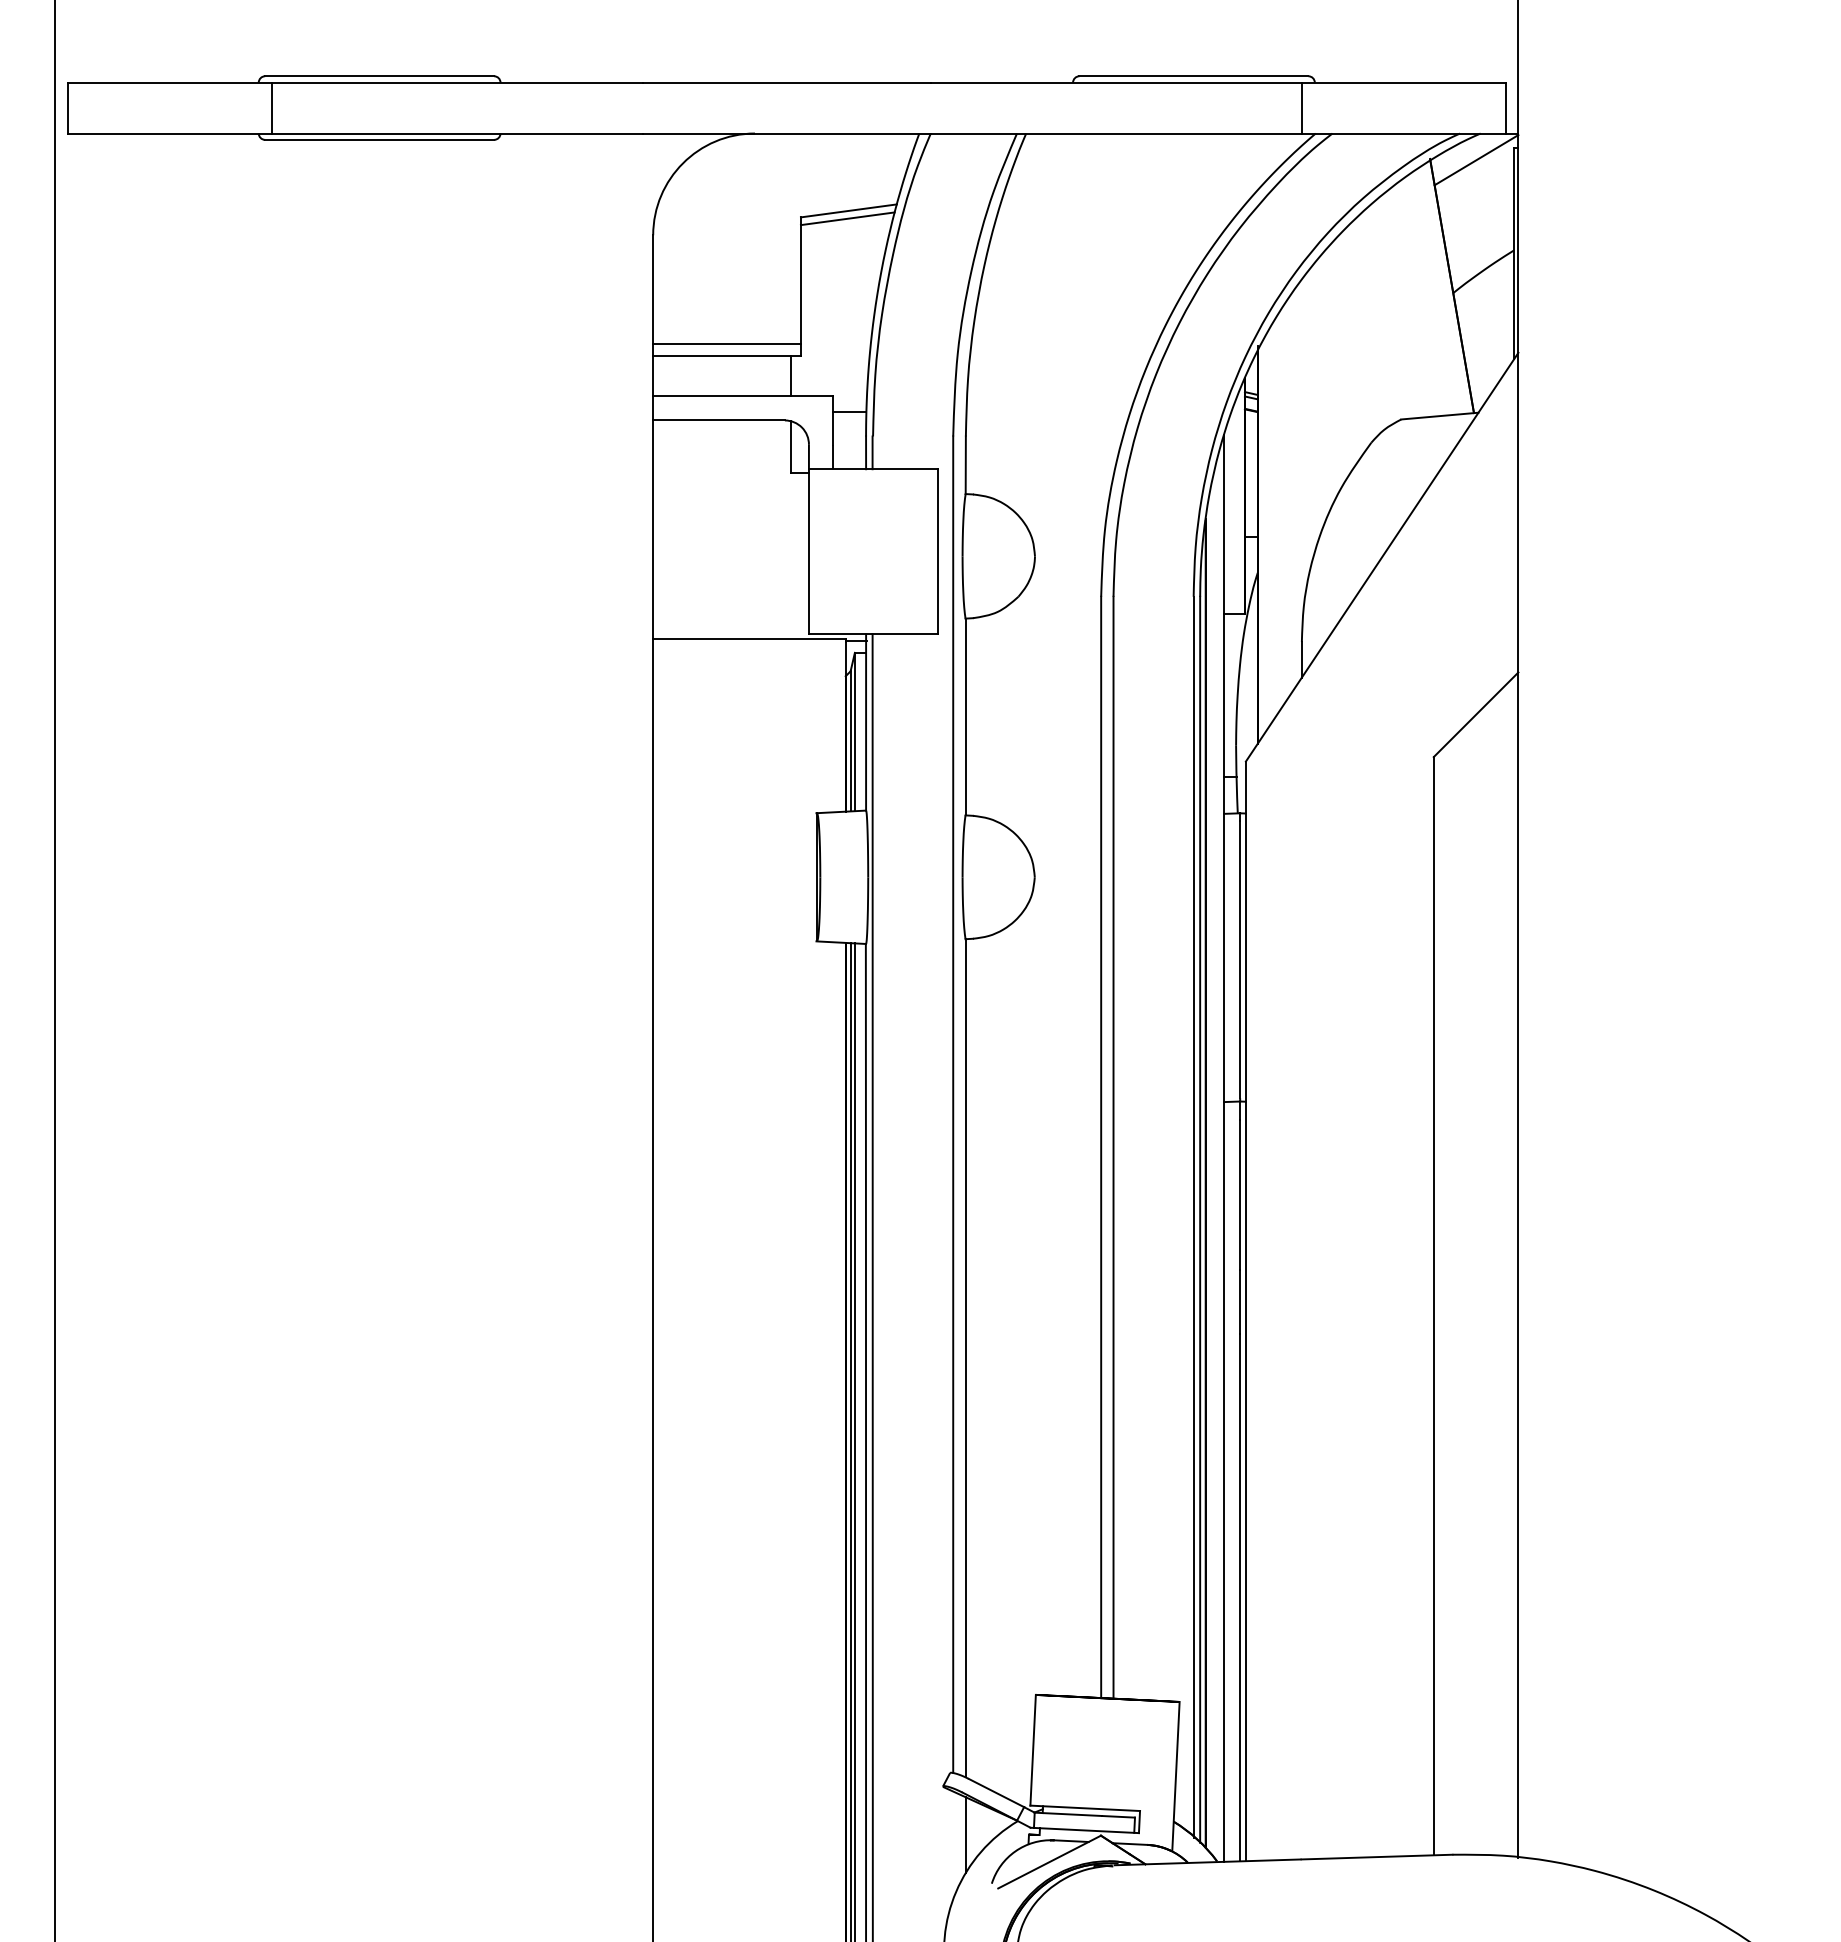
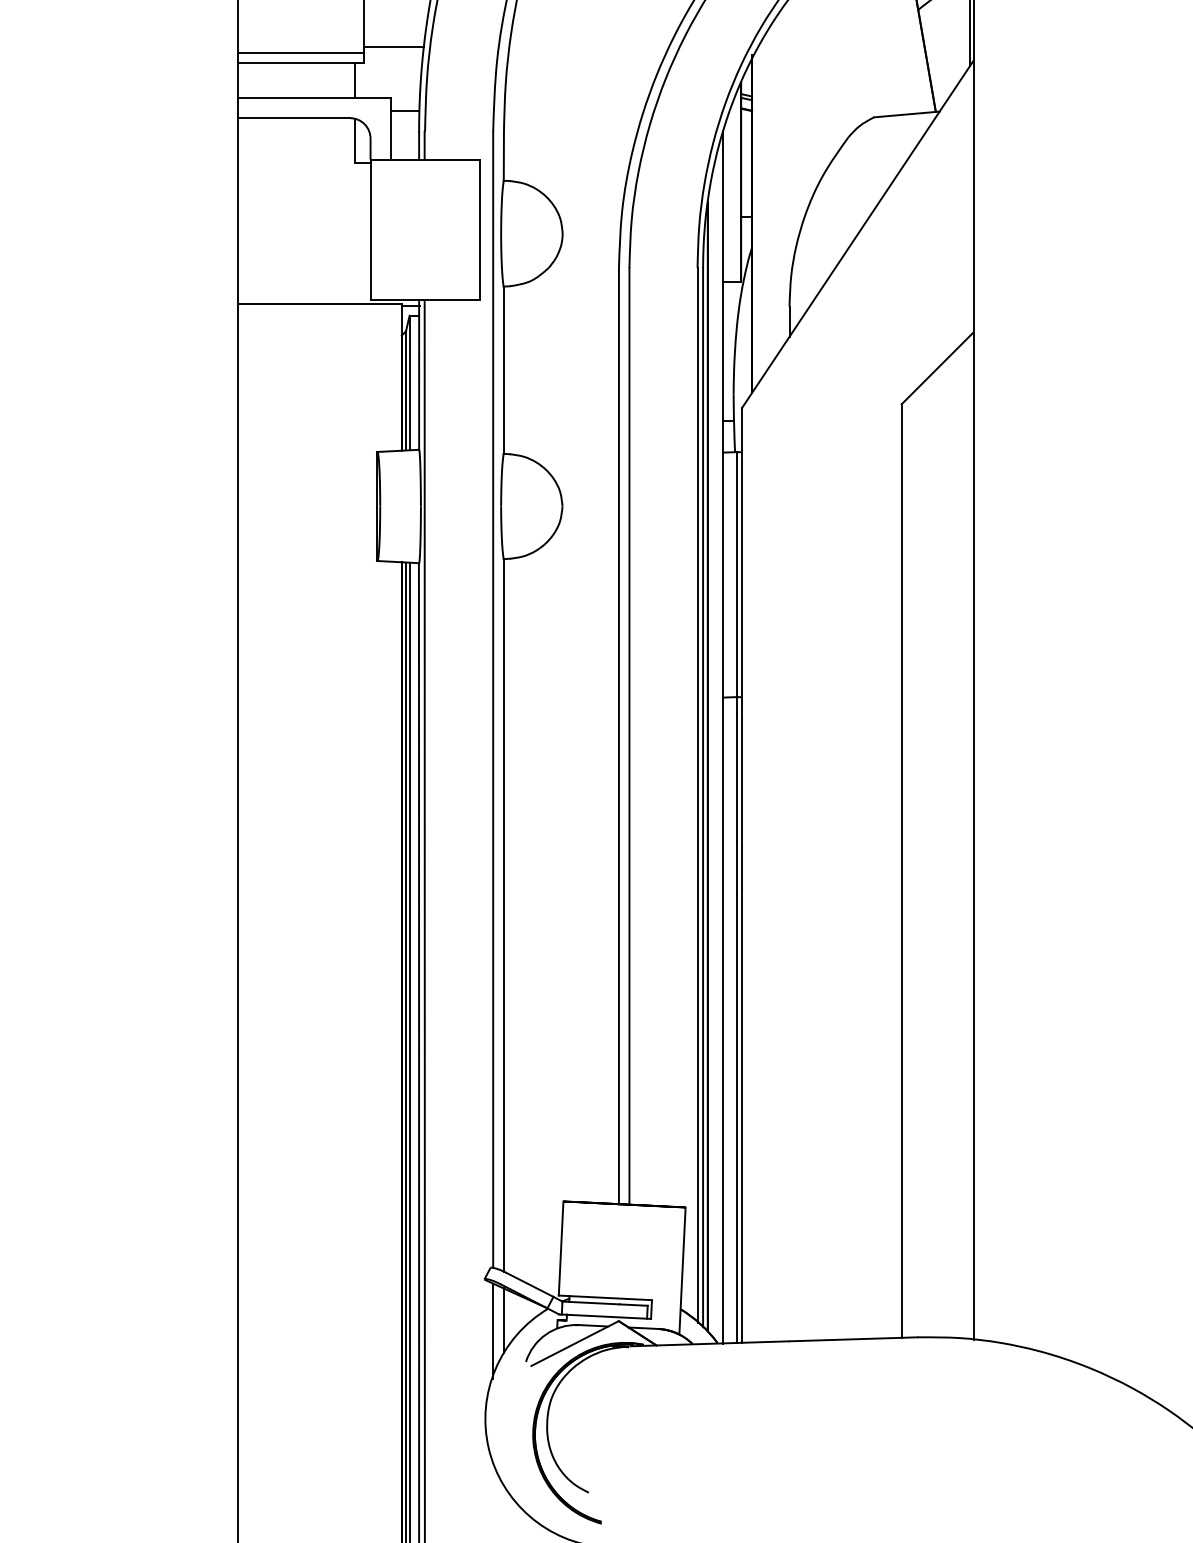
line: (835, 337) -> (393, 47), added
line: (953, 1847) -> (493, 1331), added

